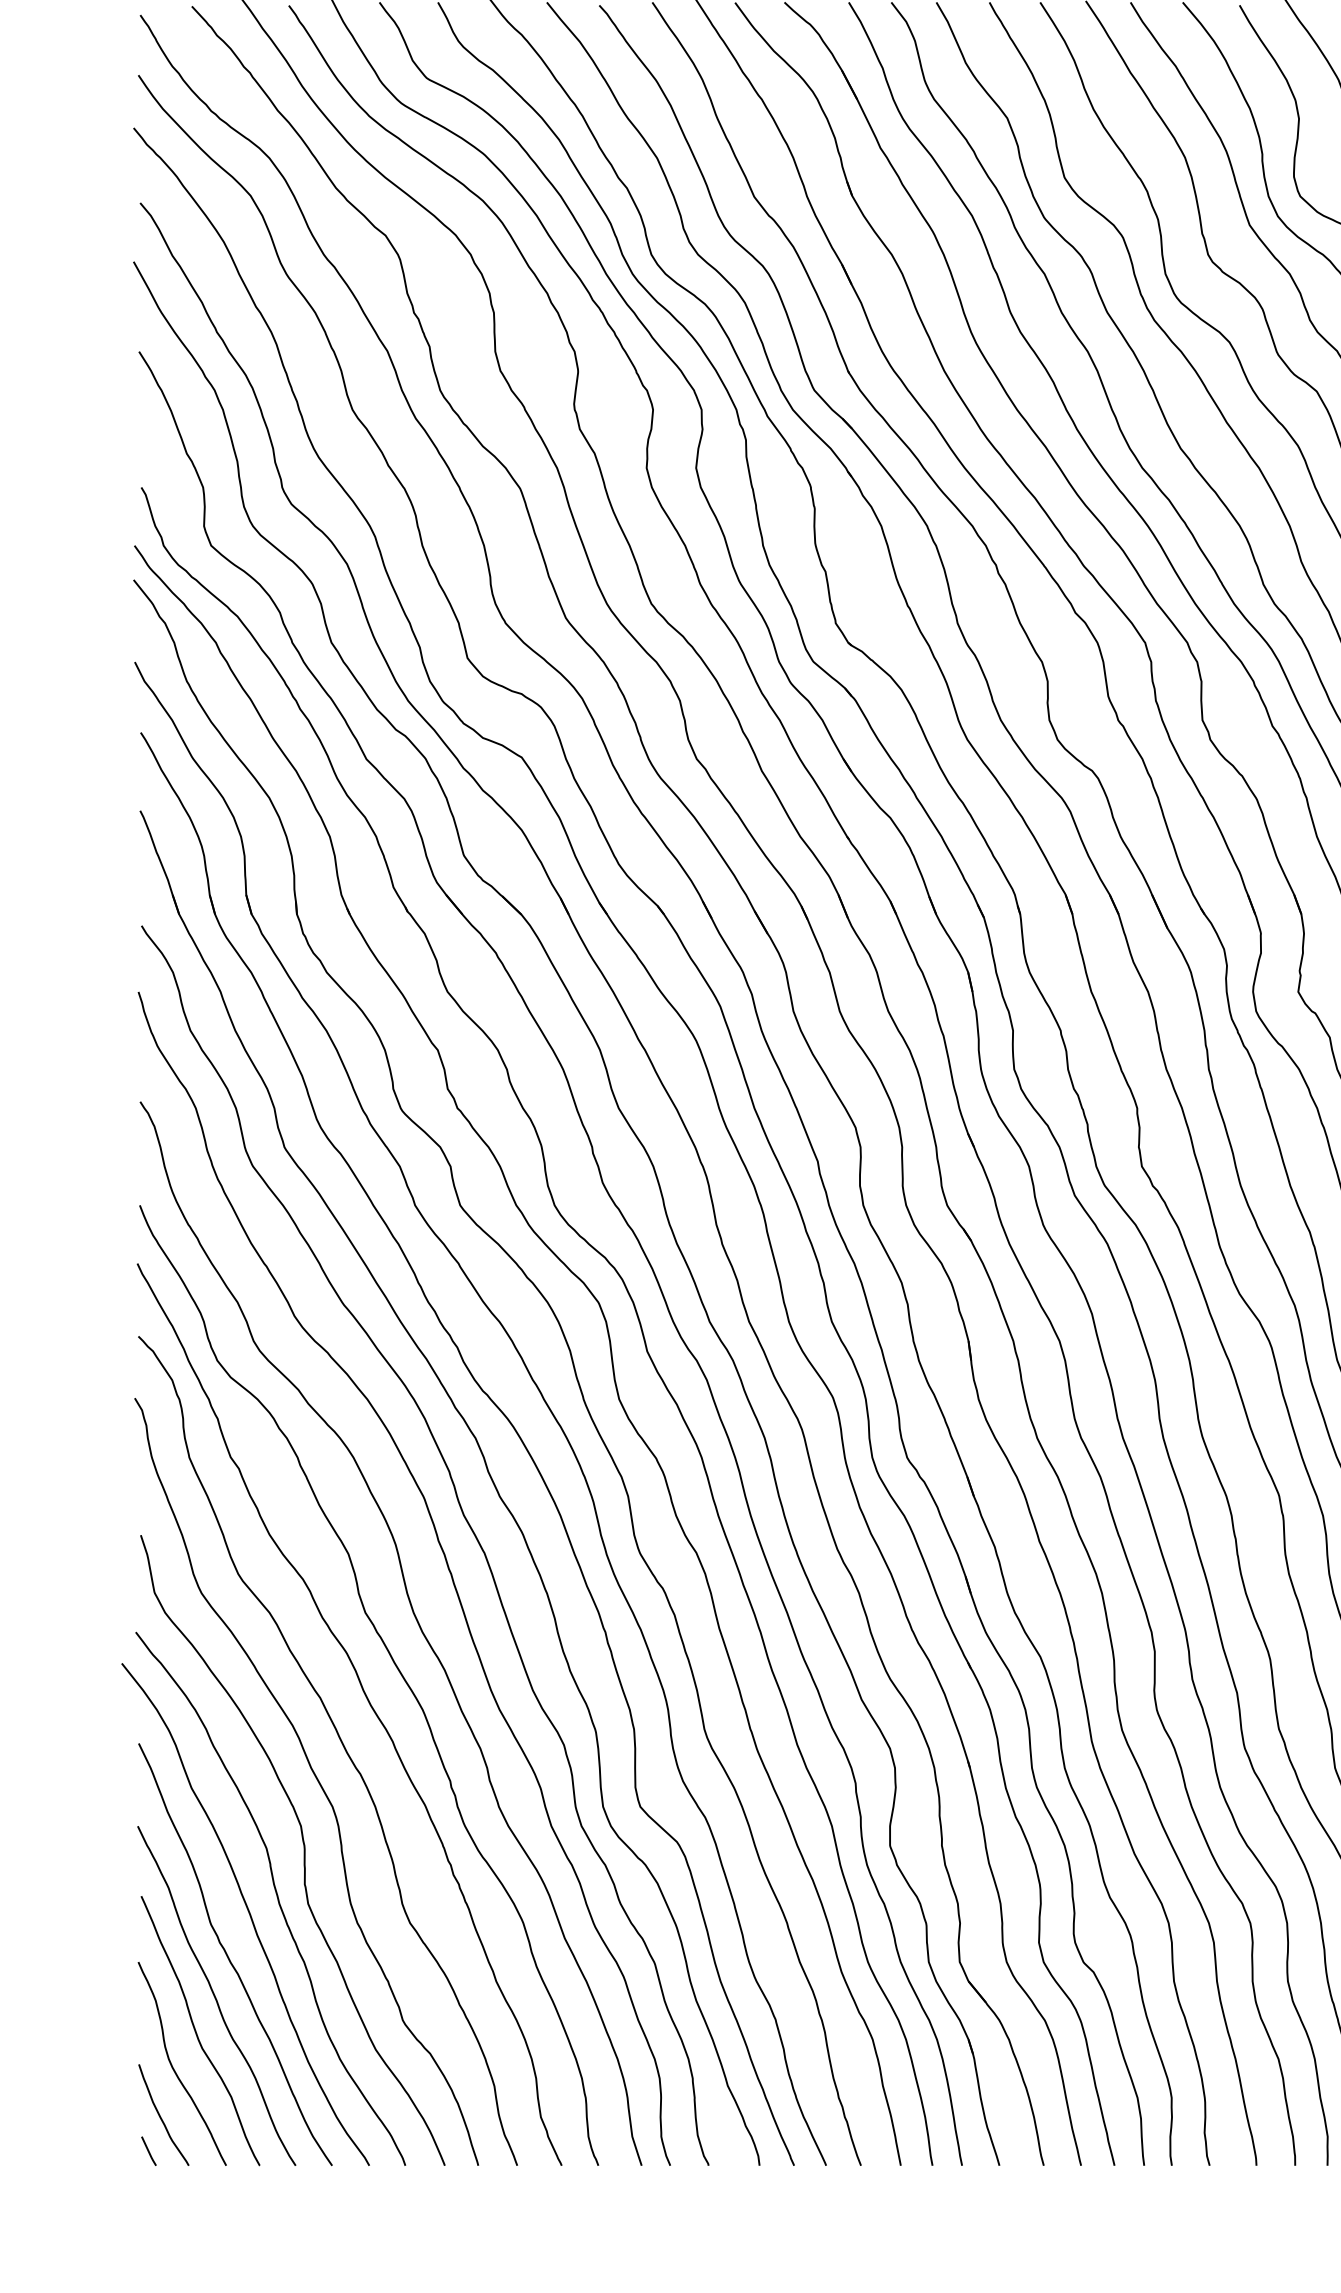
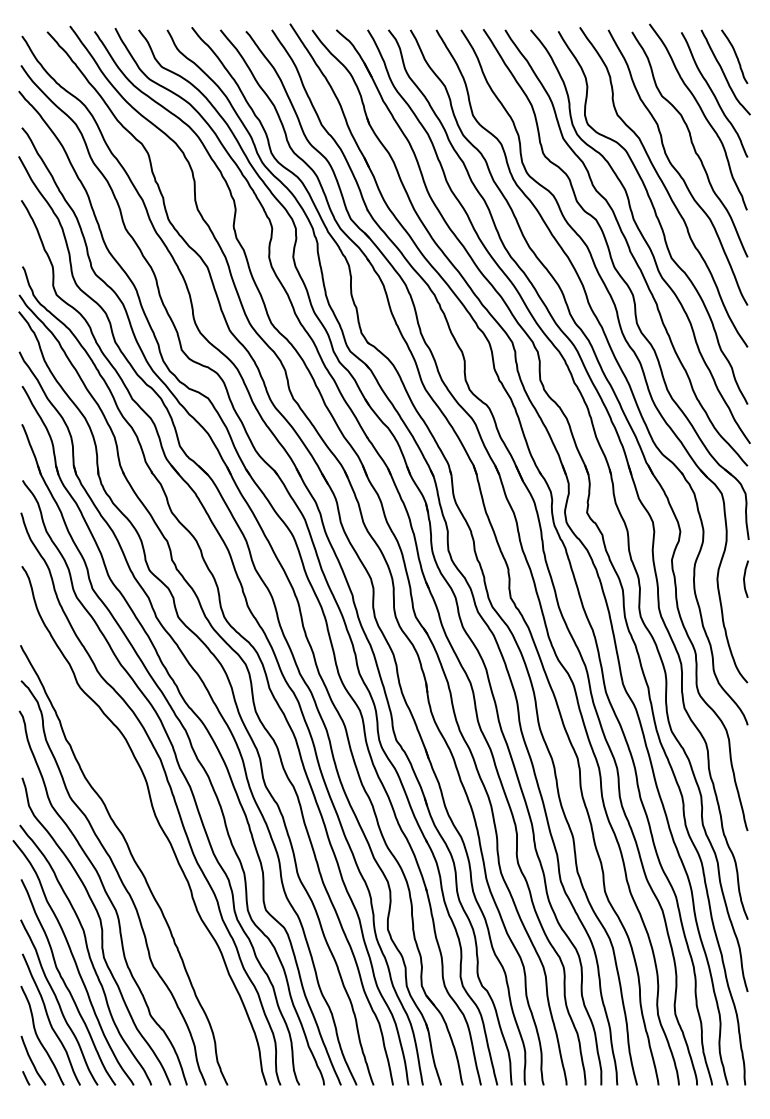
curve: (393, 1665) -> (145, 841), removed

